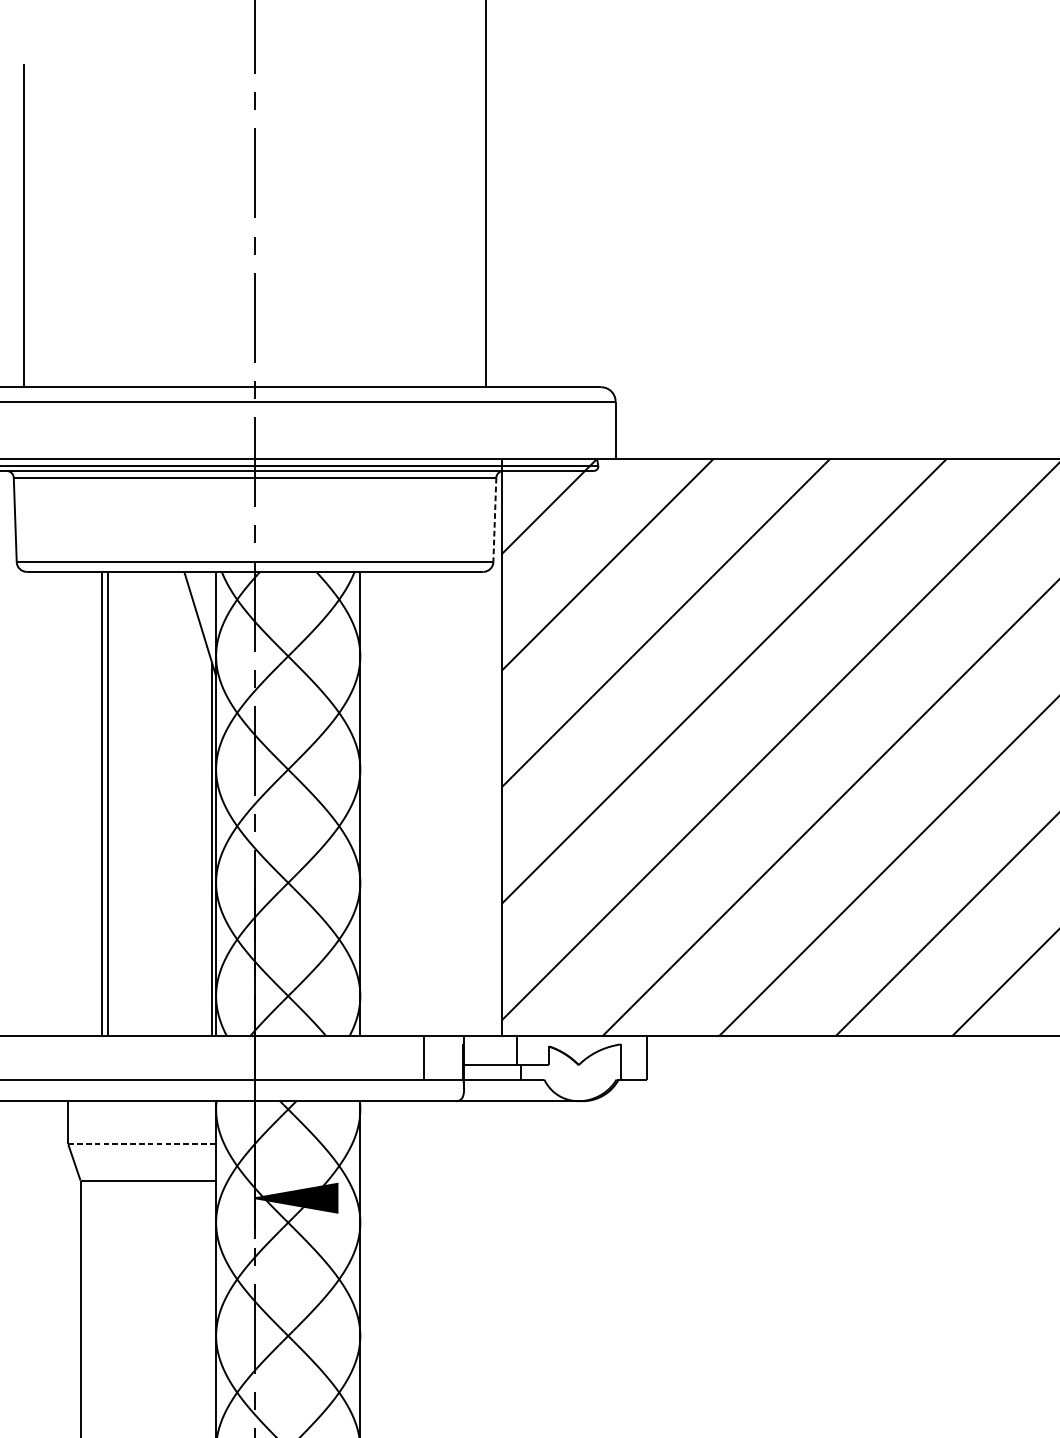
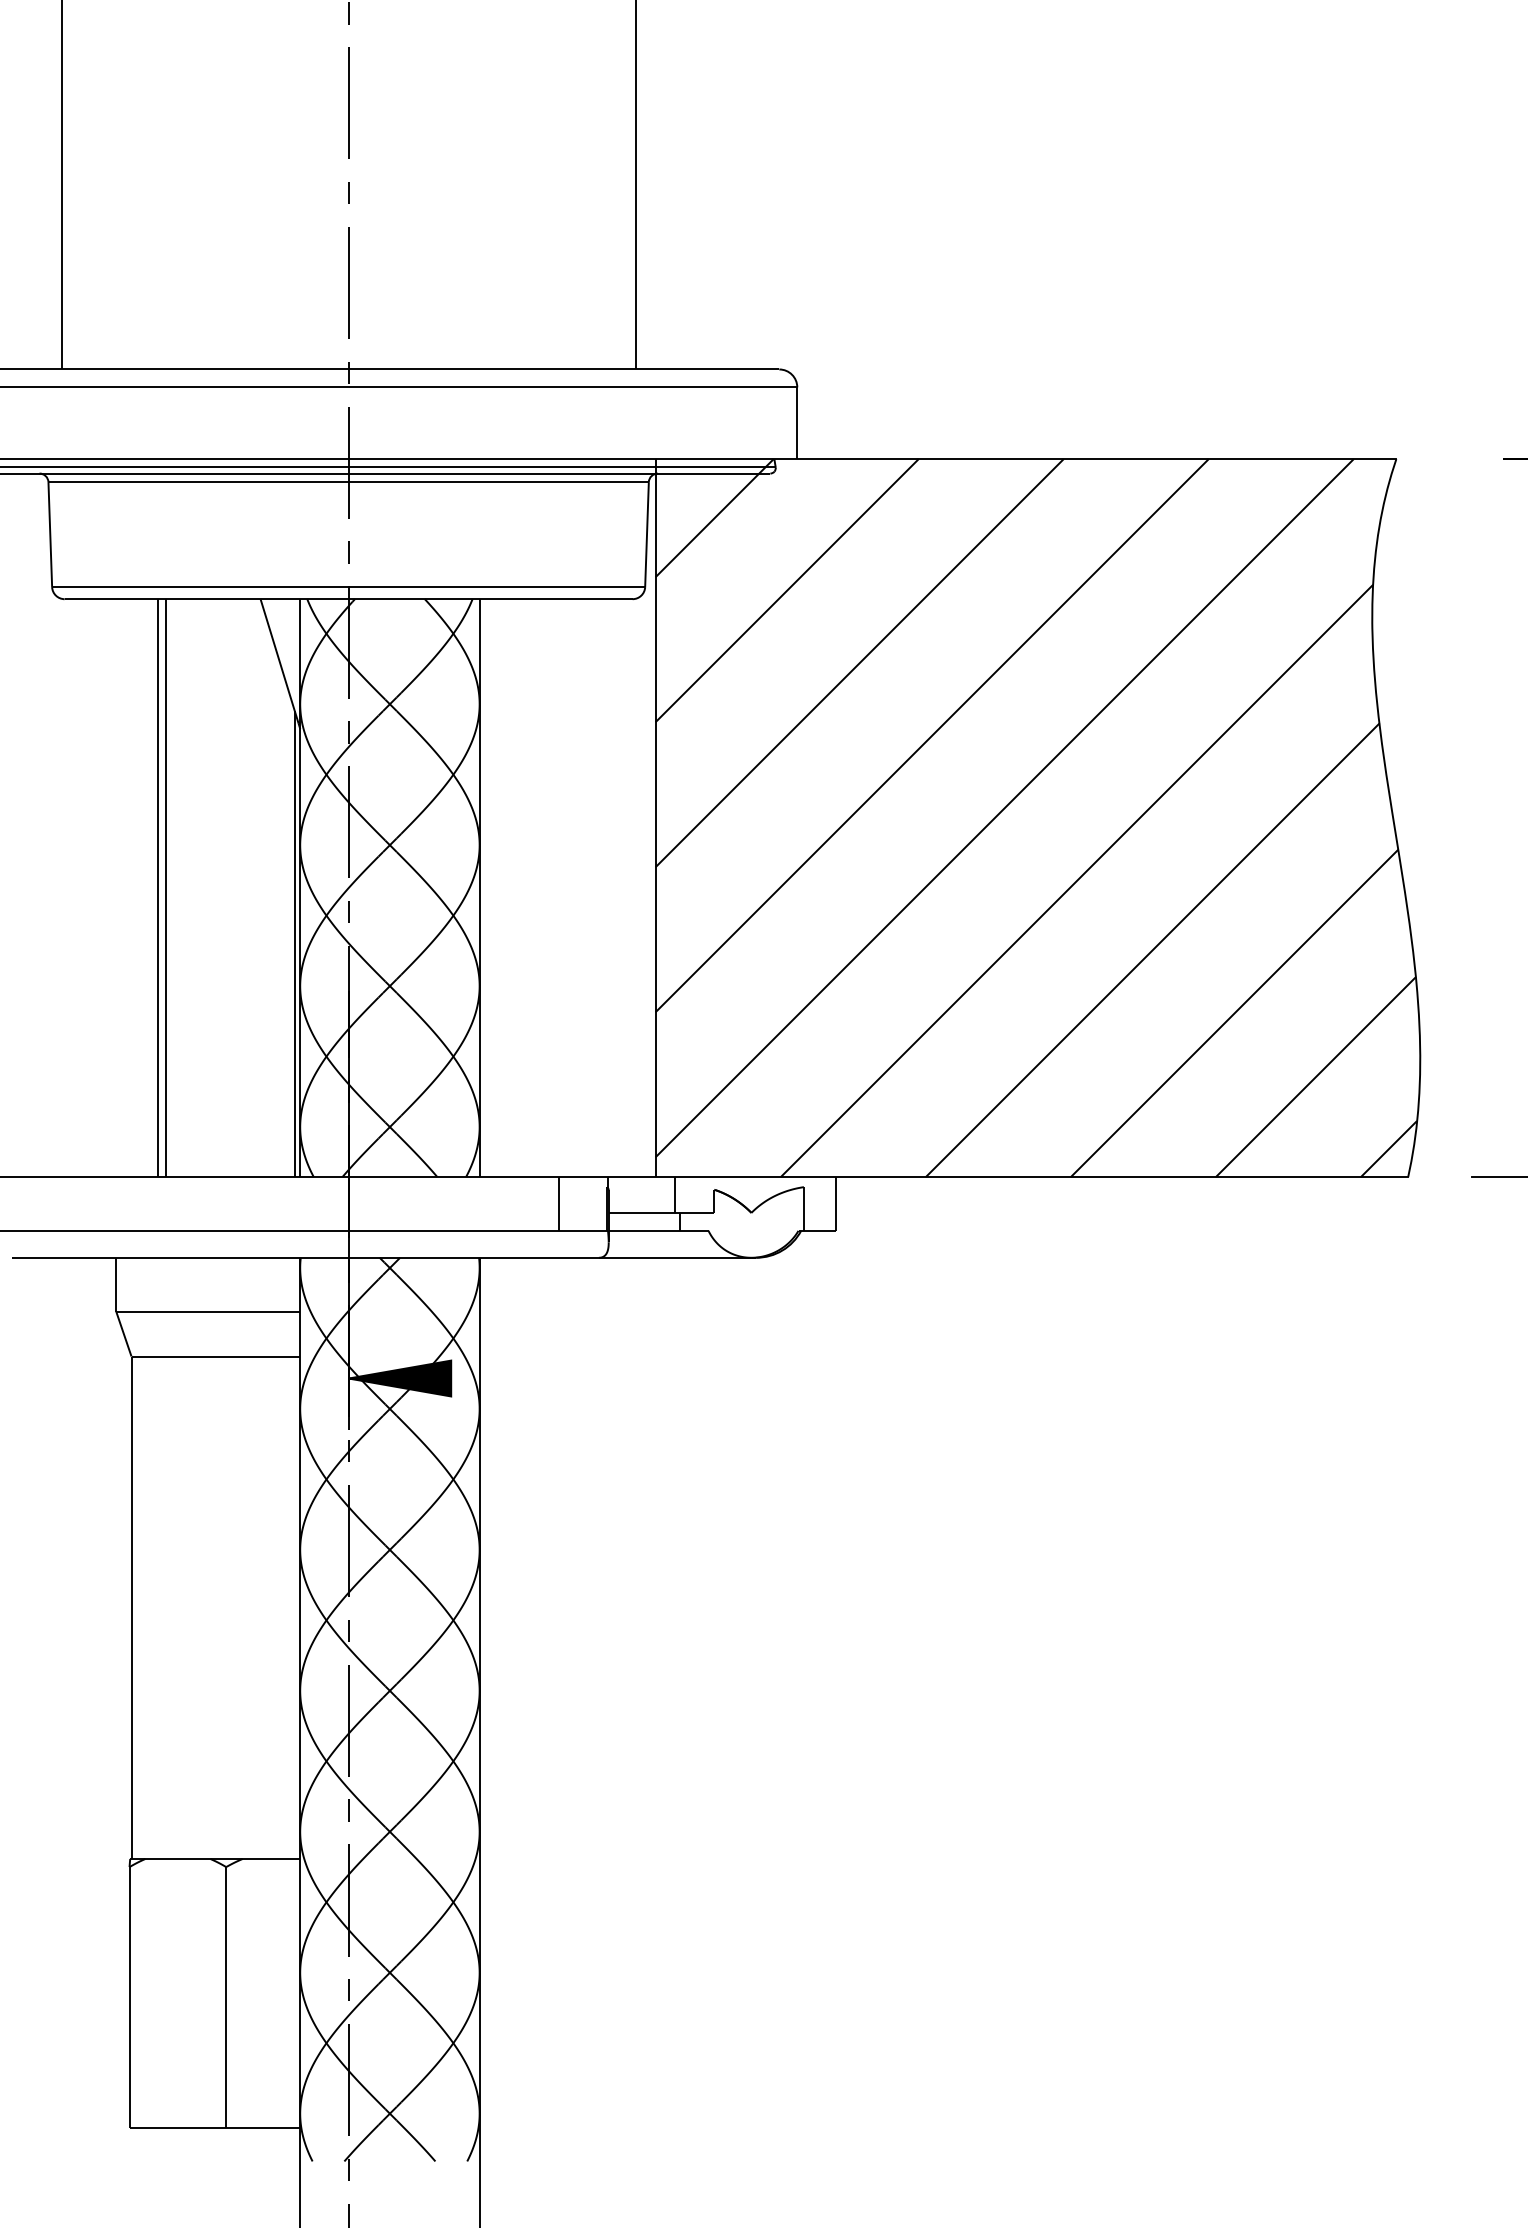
line: (494, 520) -> (646, 535), dashed -> solid
line: (142, 1144) -> (208, 1311), dashed -> solid

